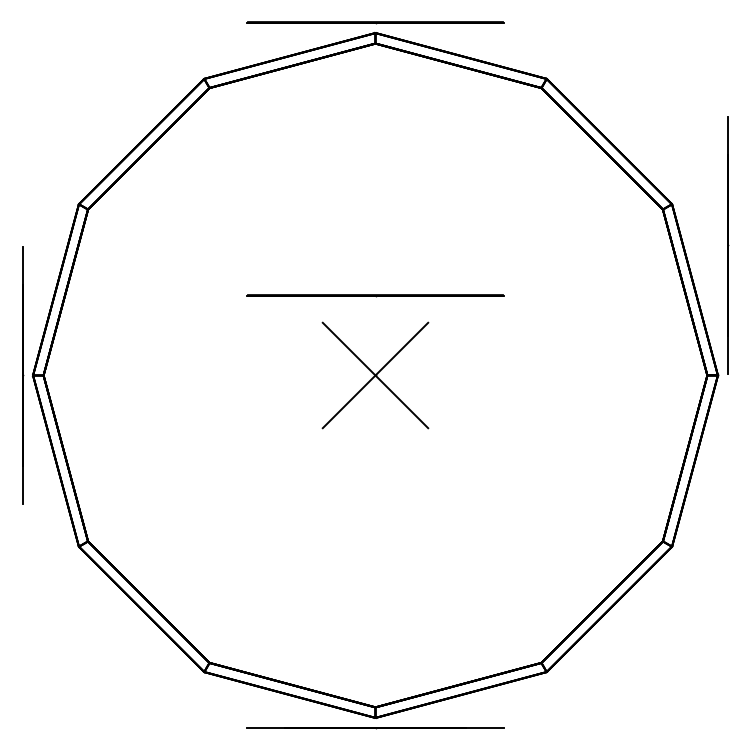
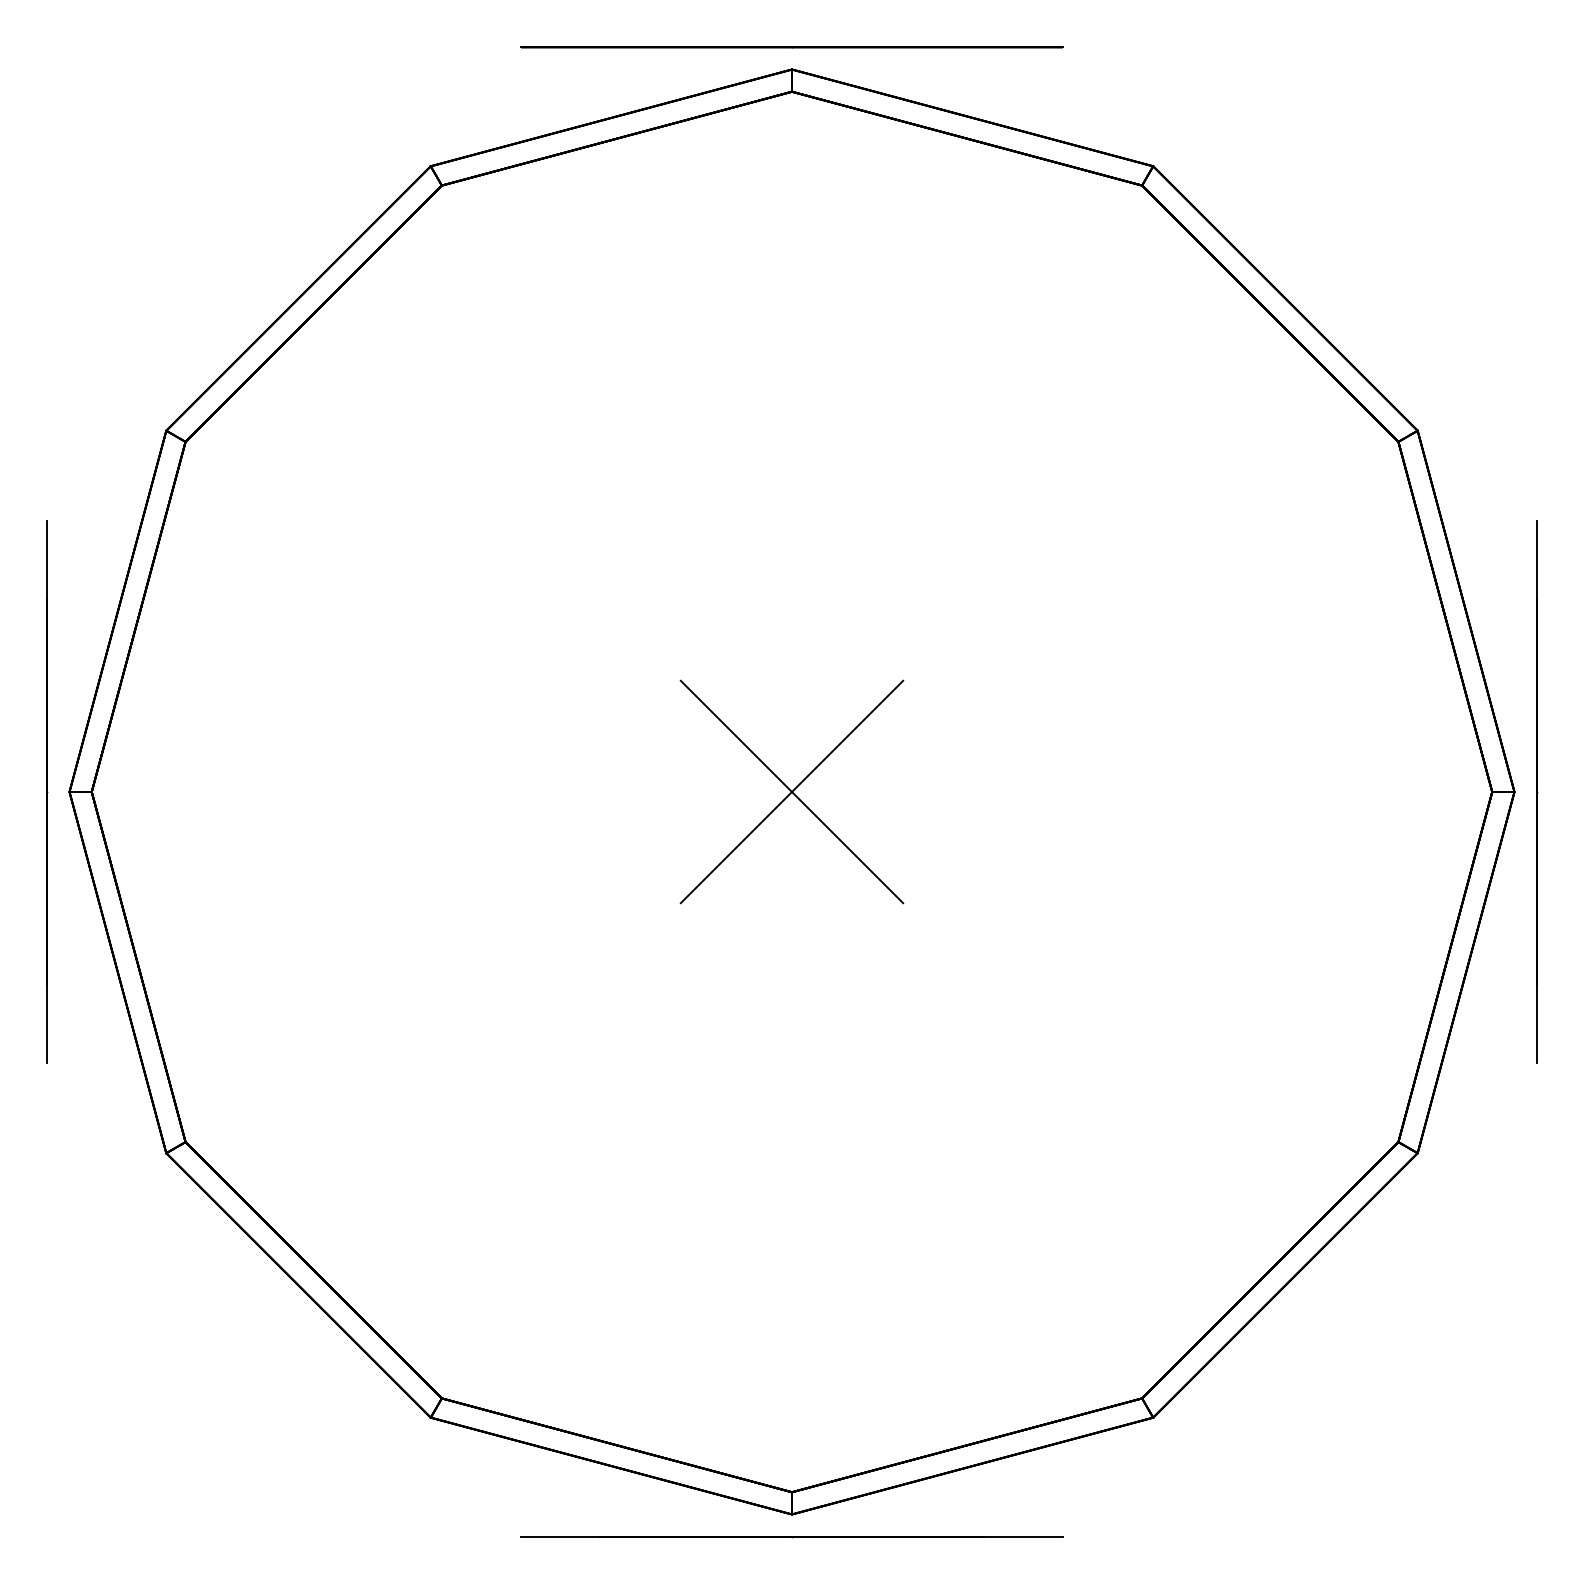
line: (728, 245) -> (1536, 792), moved
line: (375, 295) -> (792, 623), removed

